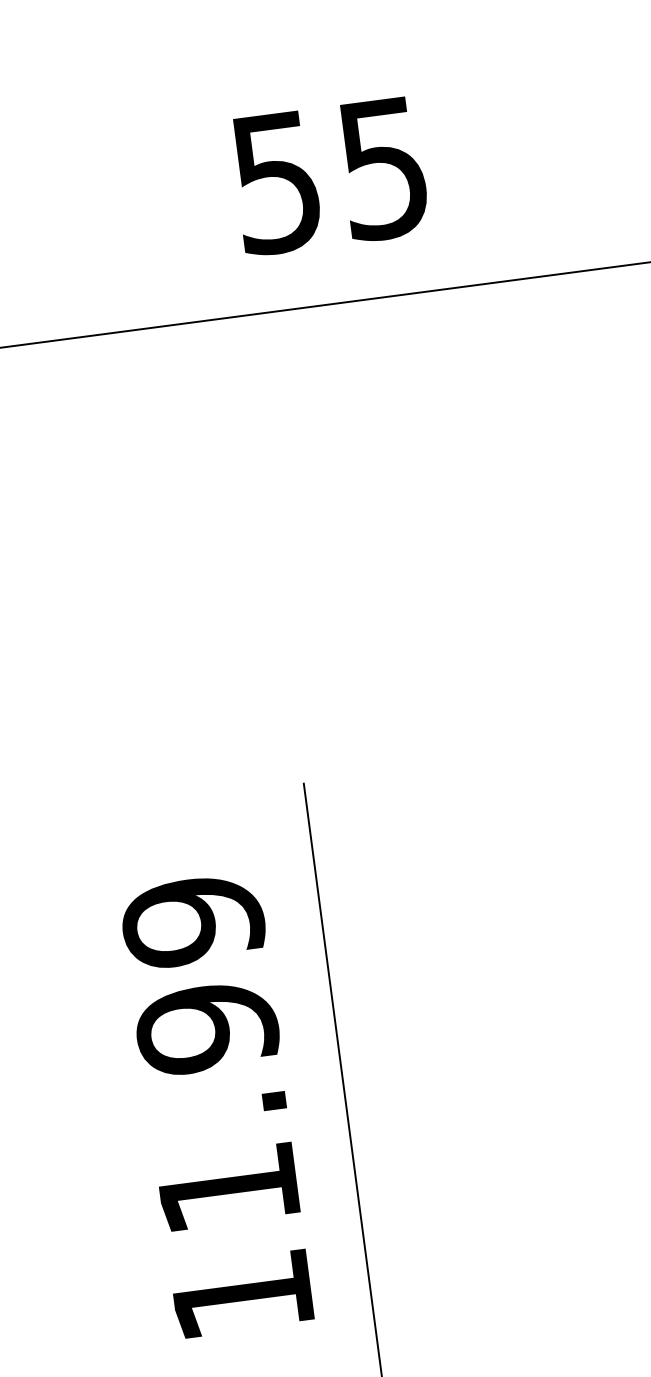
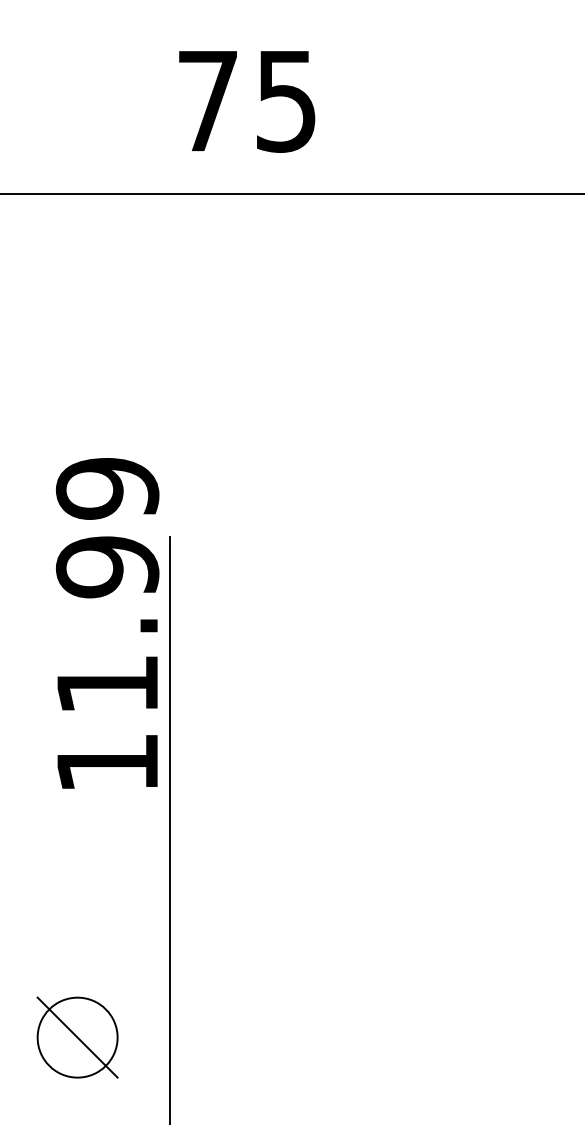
text: (276, 183) -> (207, 101), 55 -> 75
text: (217, 1105) -> (107, 623), moved

